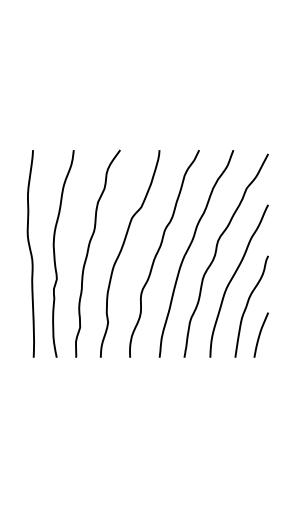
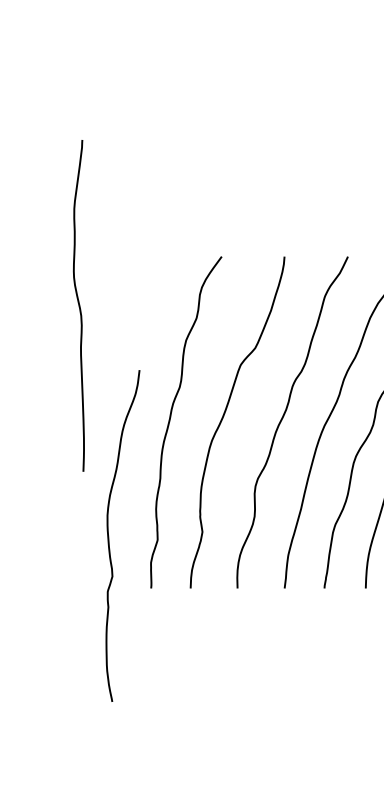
curve: (30, 253) -> (78, 305), moved
curve: (55, 253) -> (110, 535), moved

